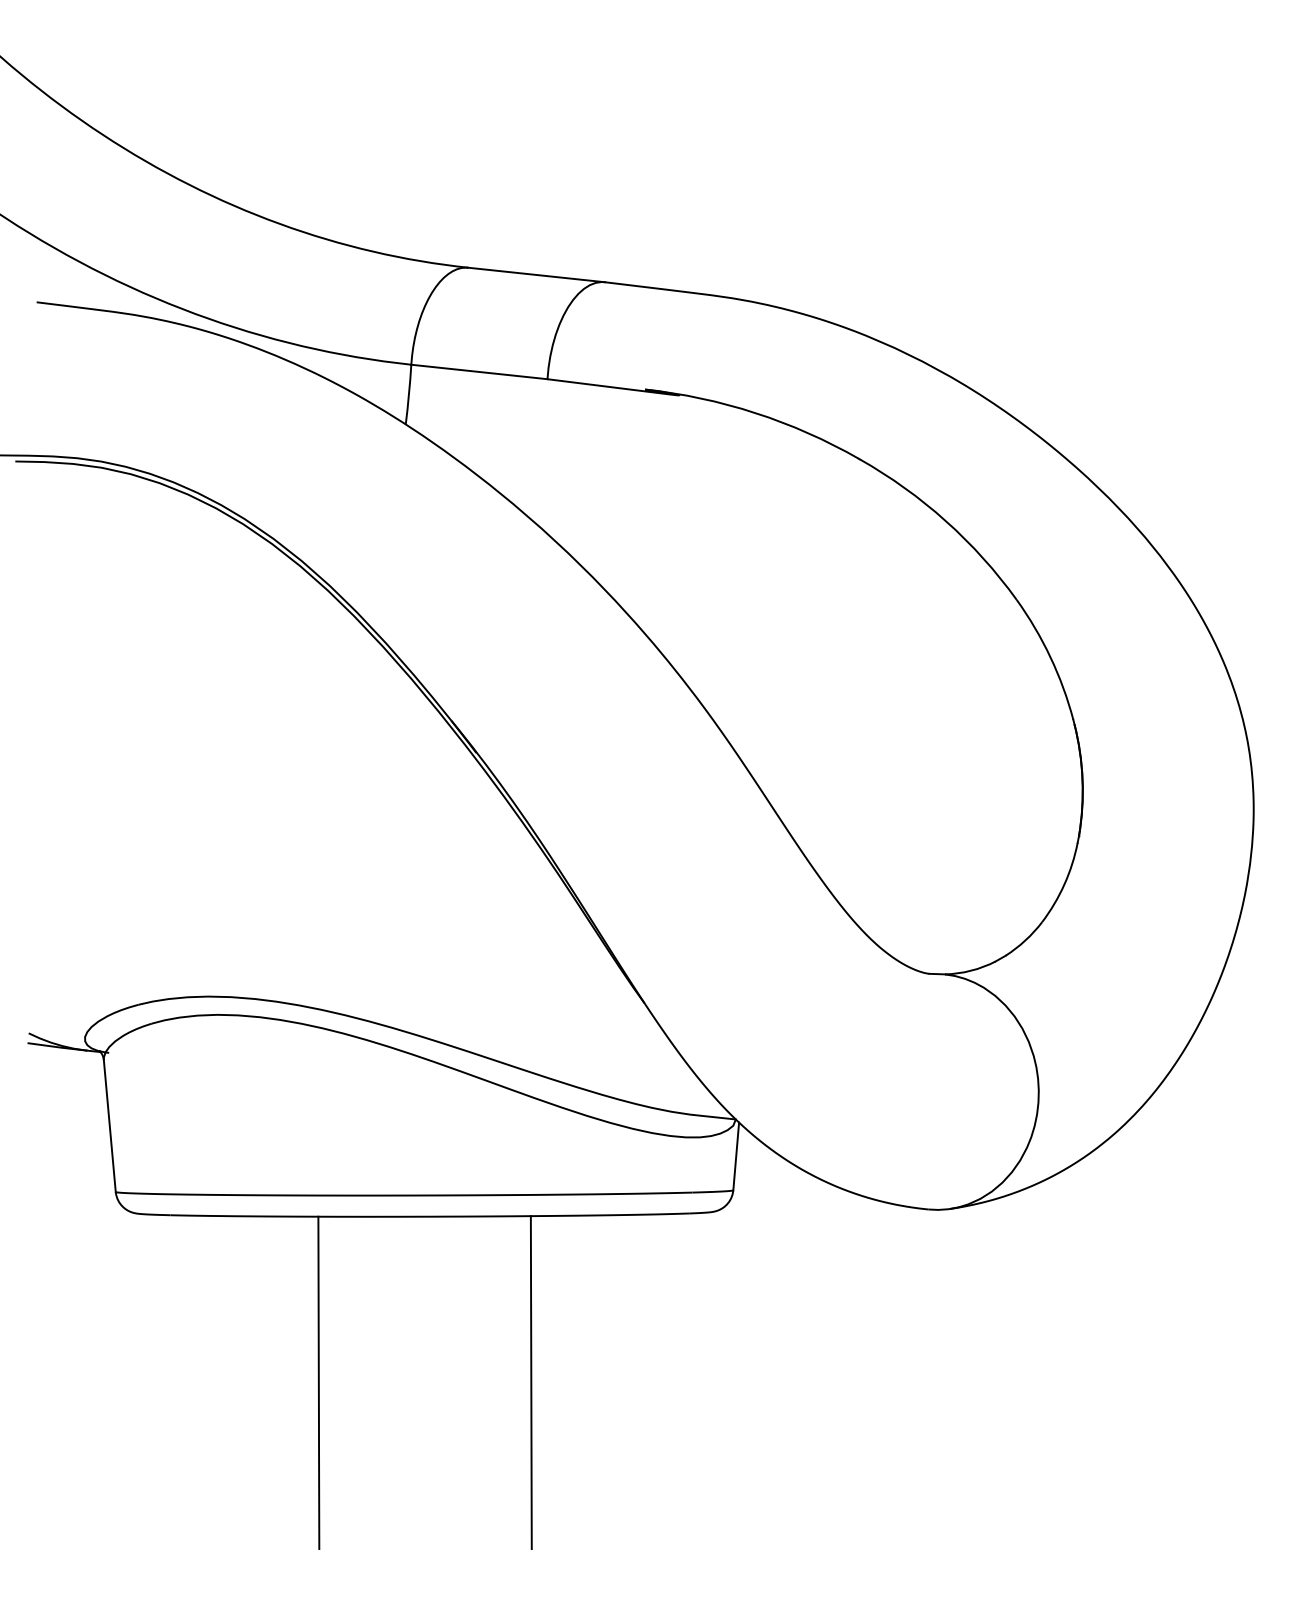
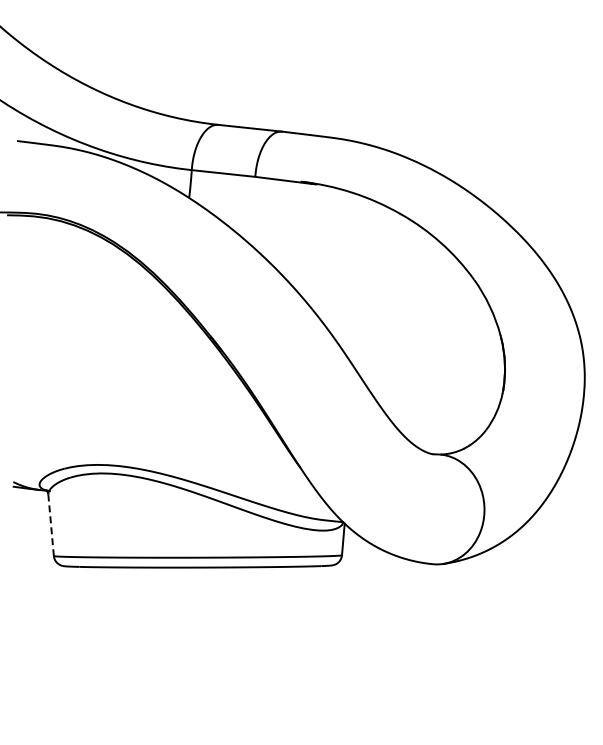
line: (110, 1126) -> (51, 525), solid -> dashed
line: (318, 1381) -> (148, 644), removed
line: (530, 1381) -> (247, 644), removed

